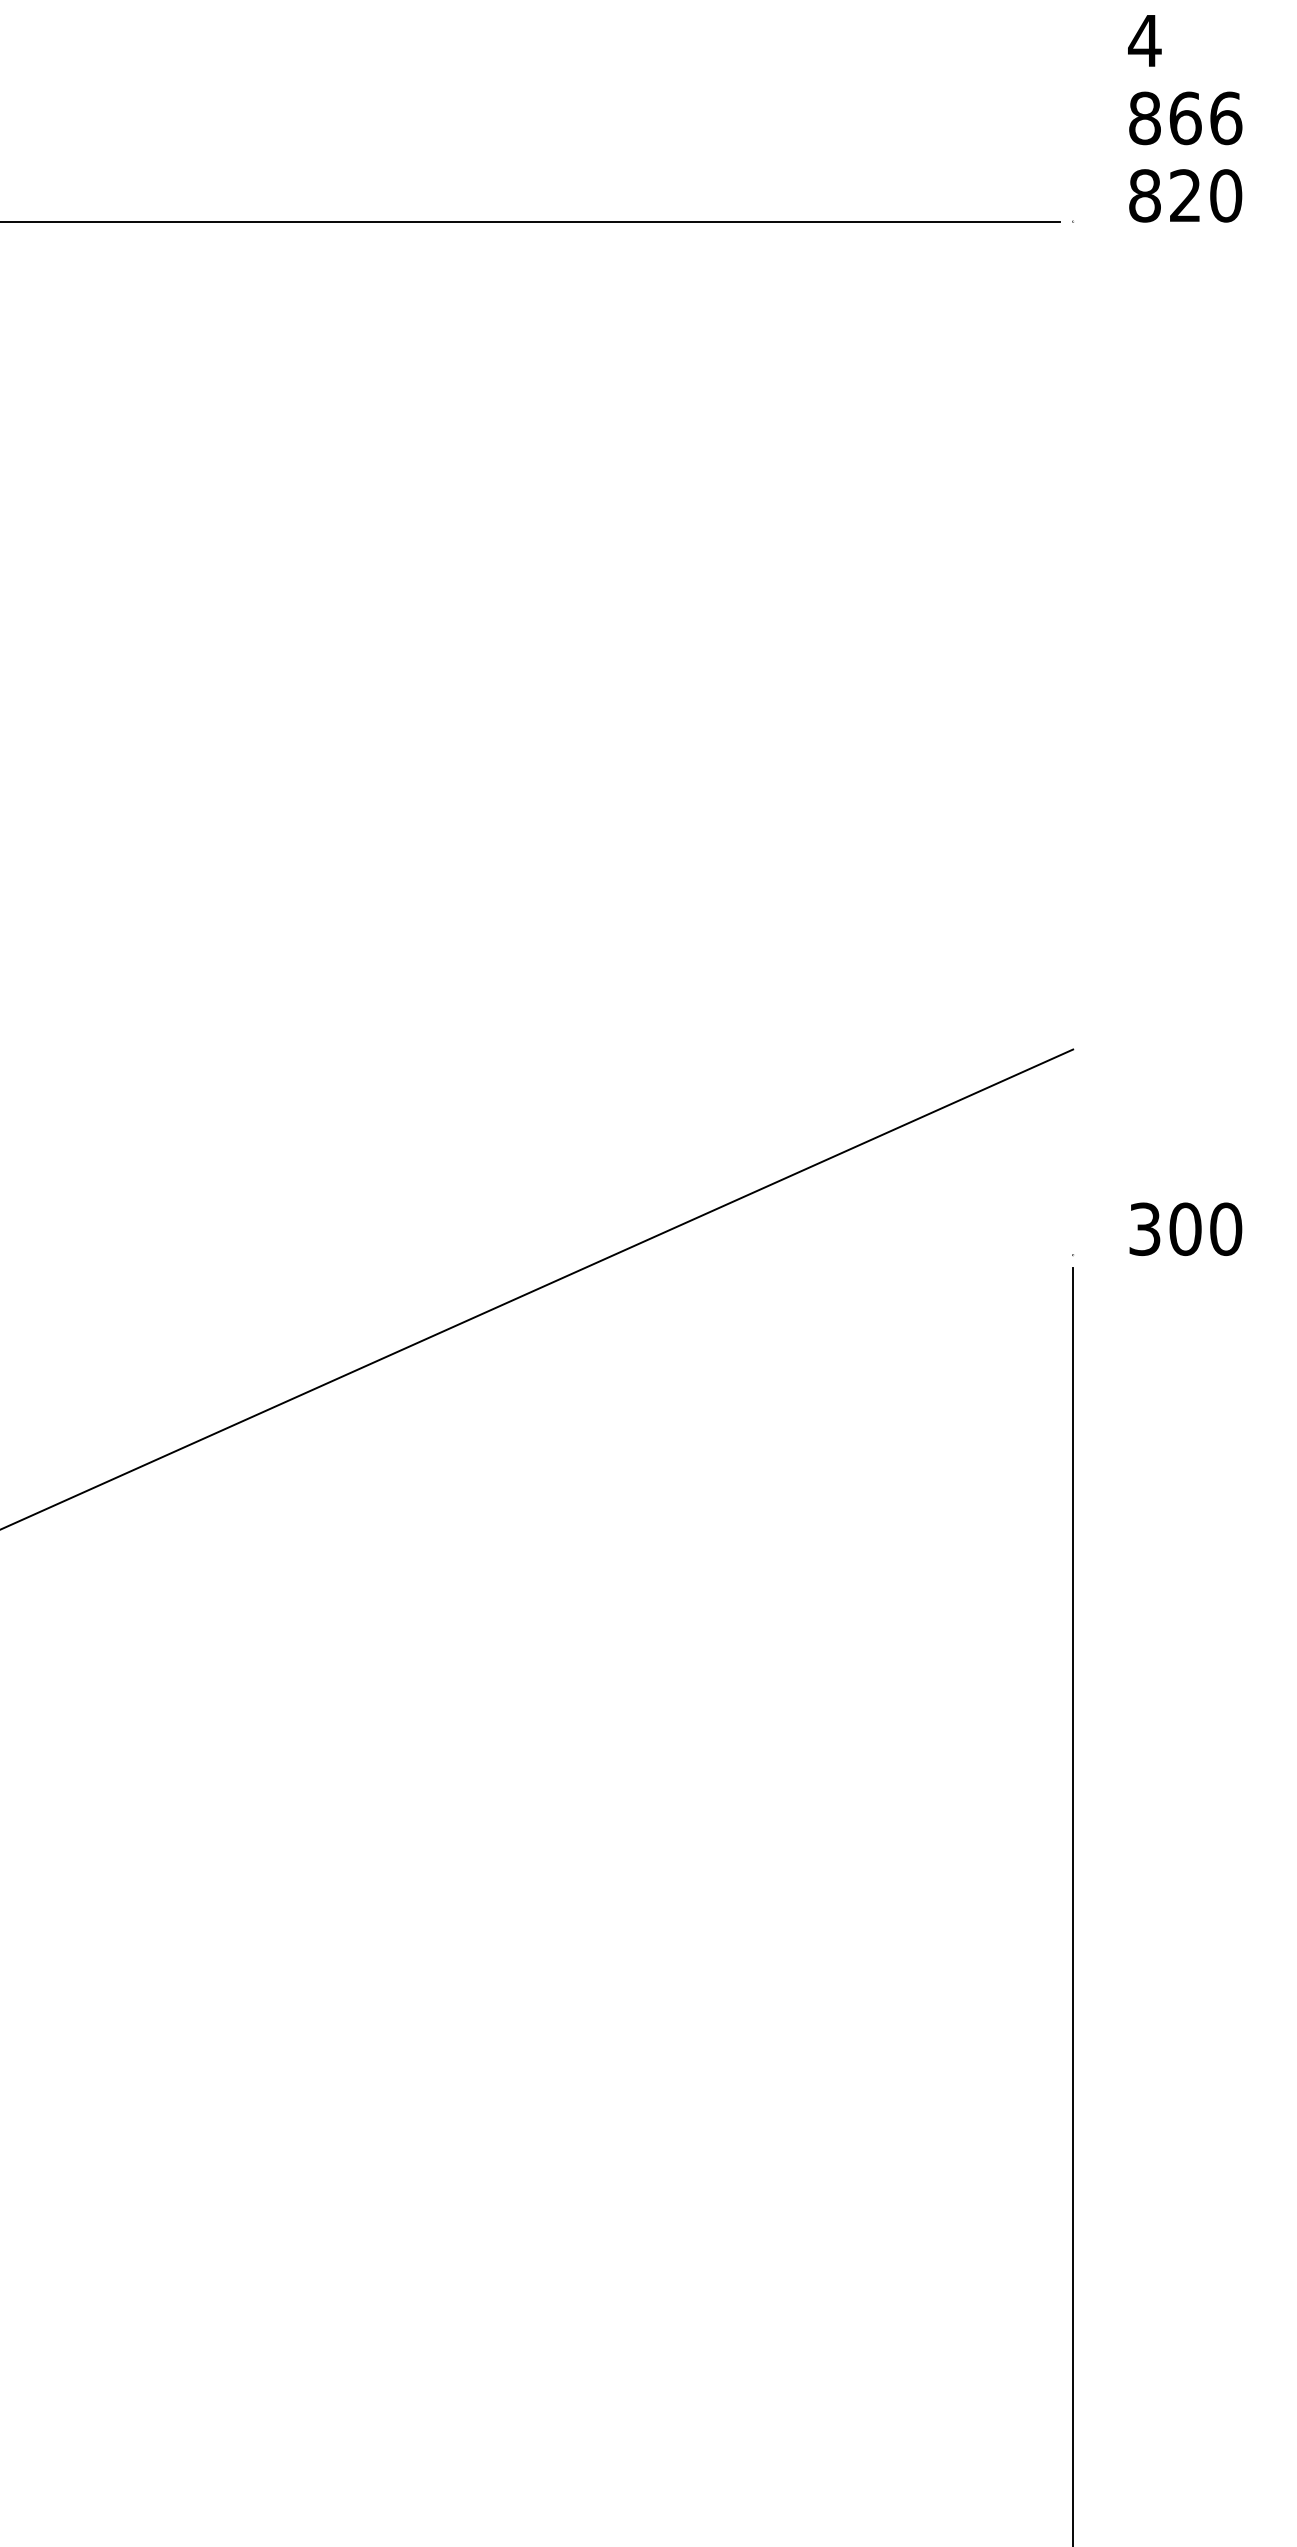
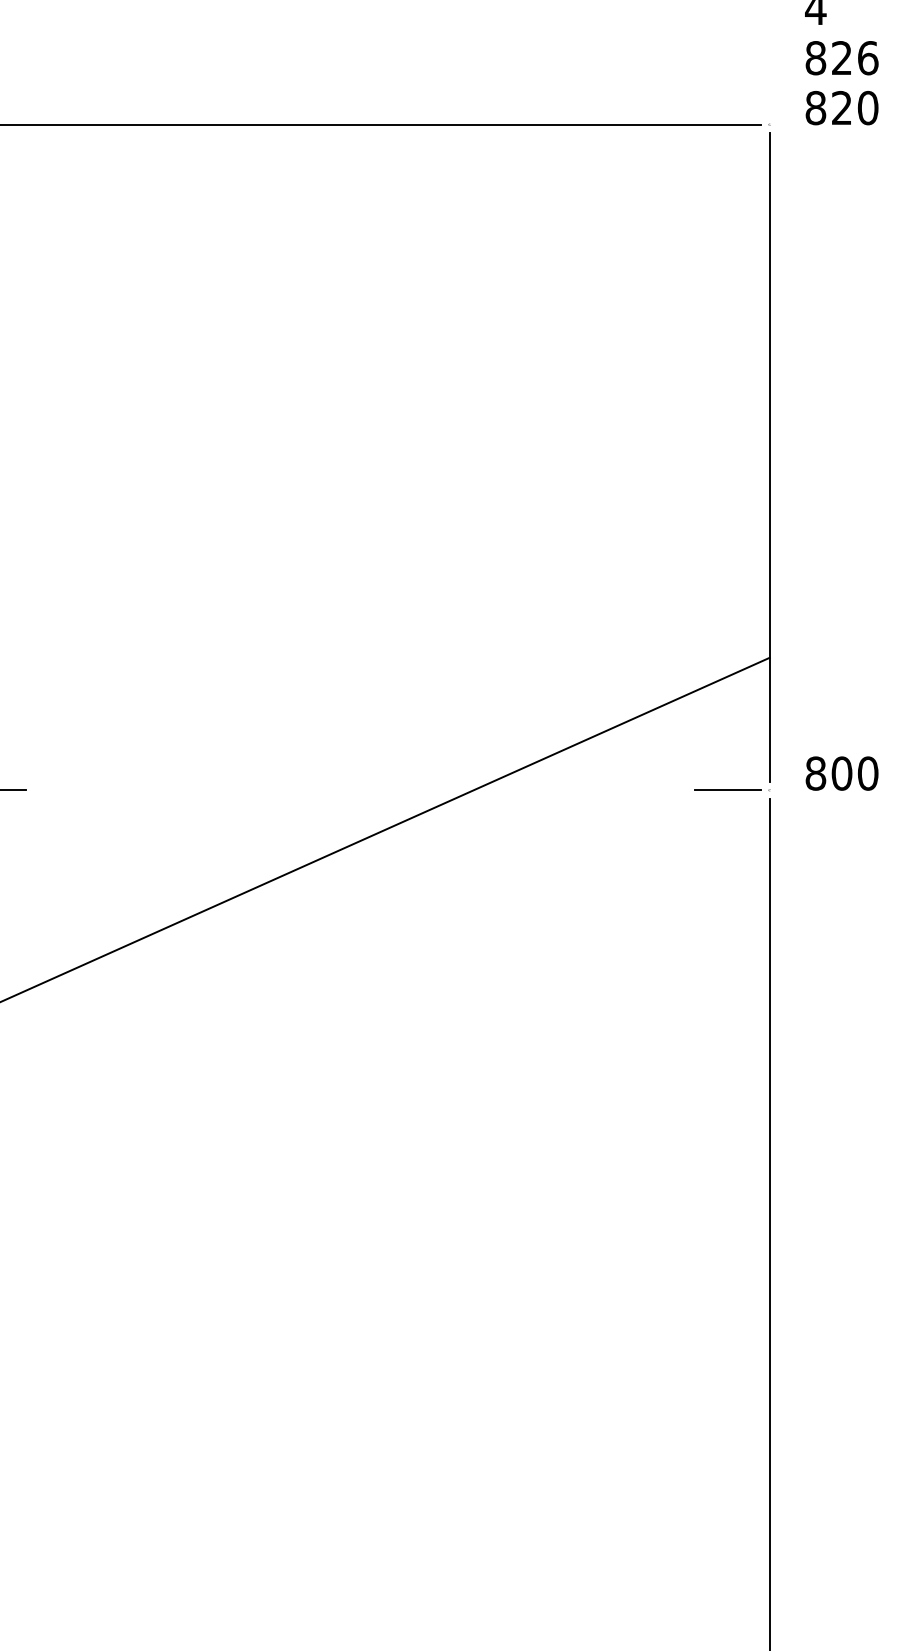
text: (1186, 118) -> (842, 58), 866 -> 826
line: (1072, 738) -> (769, 457), added
text: (1144, 1229) -> (815, 773), 300 -> 800
line: (1007, 1255) -> (727, 790), added

